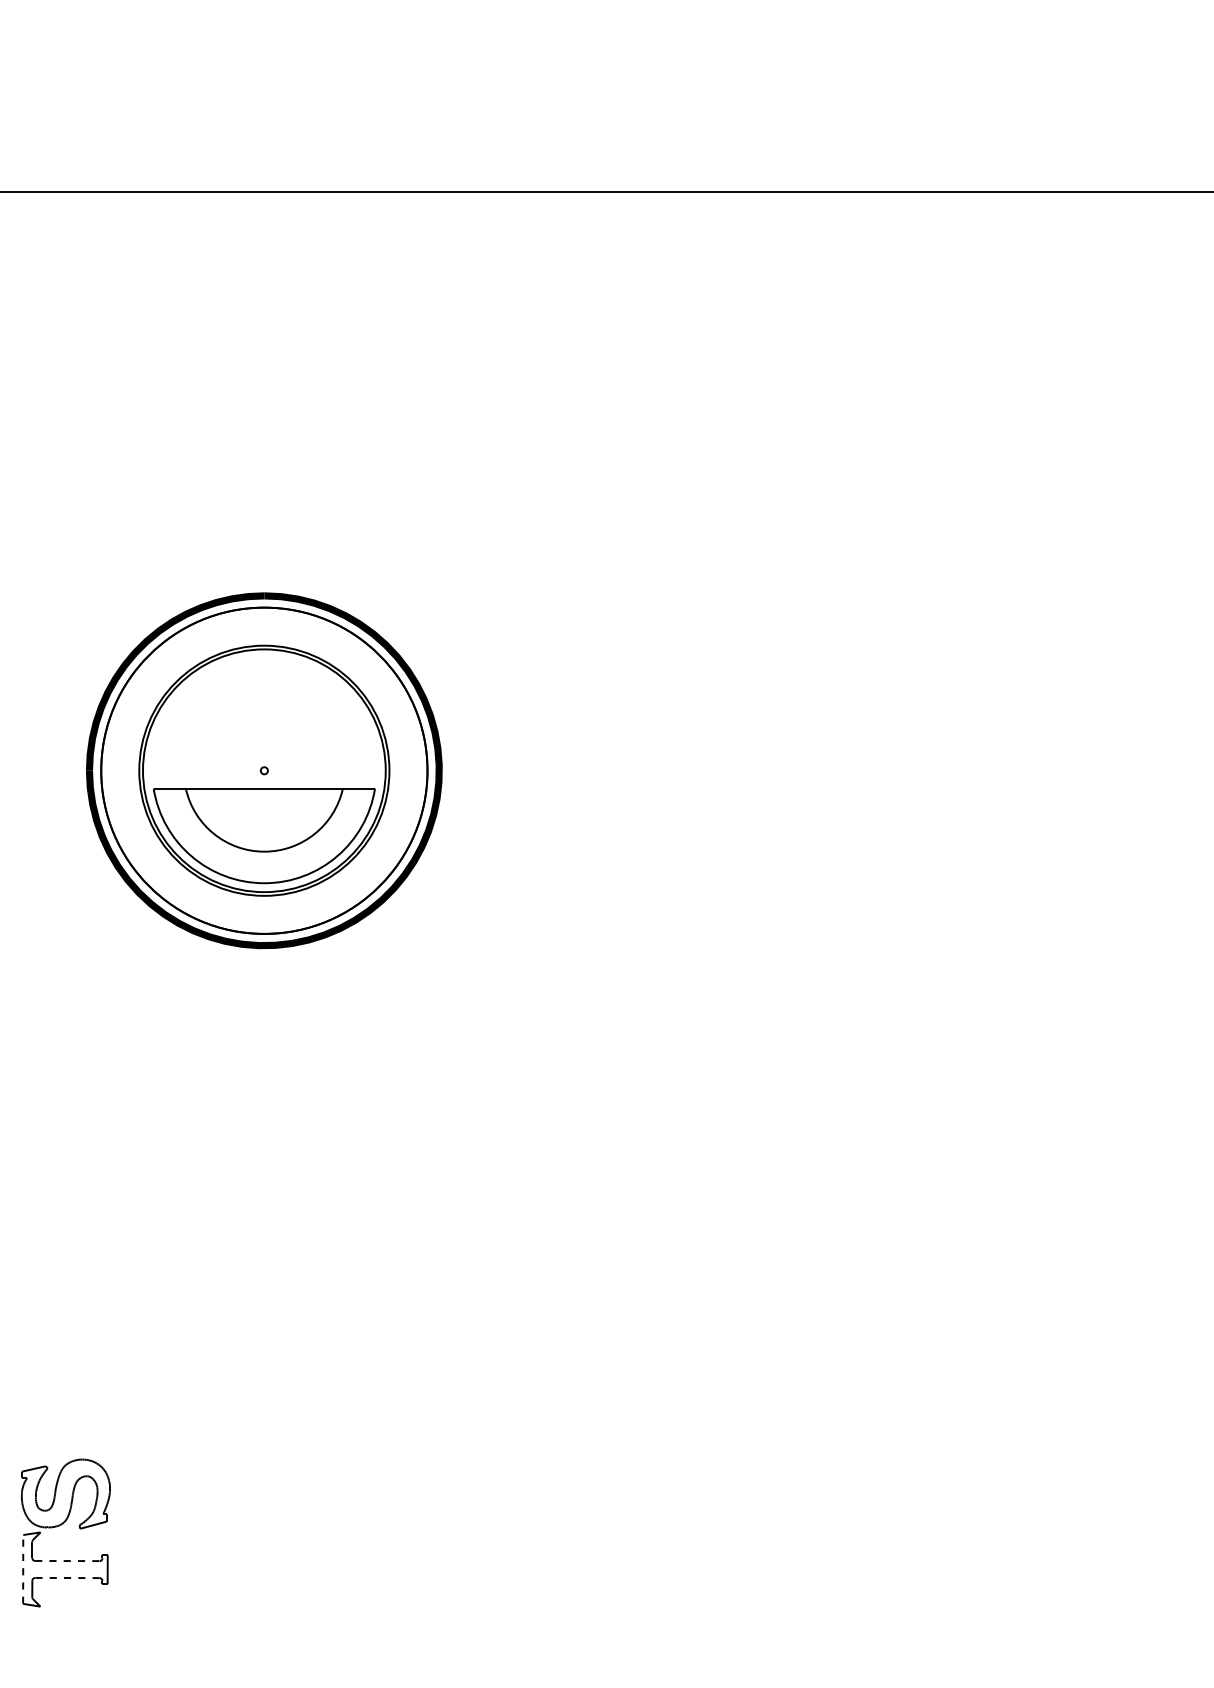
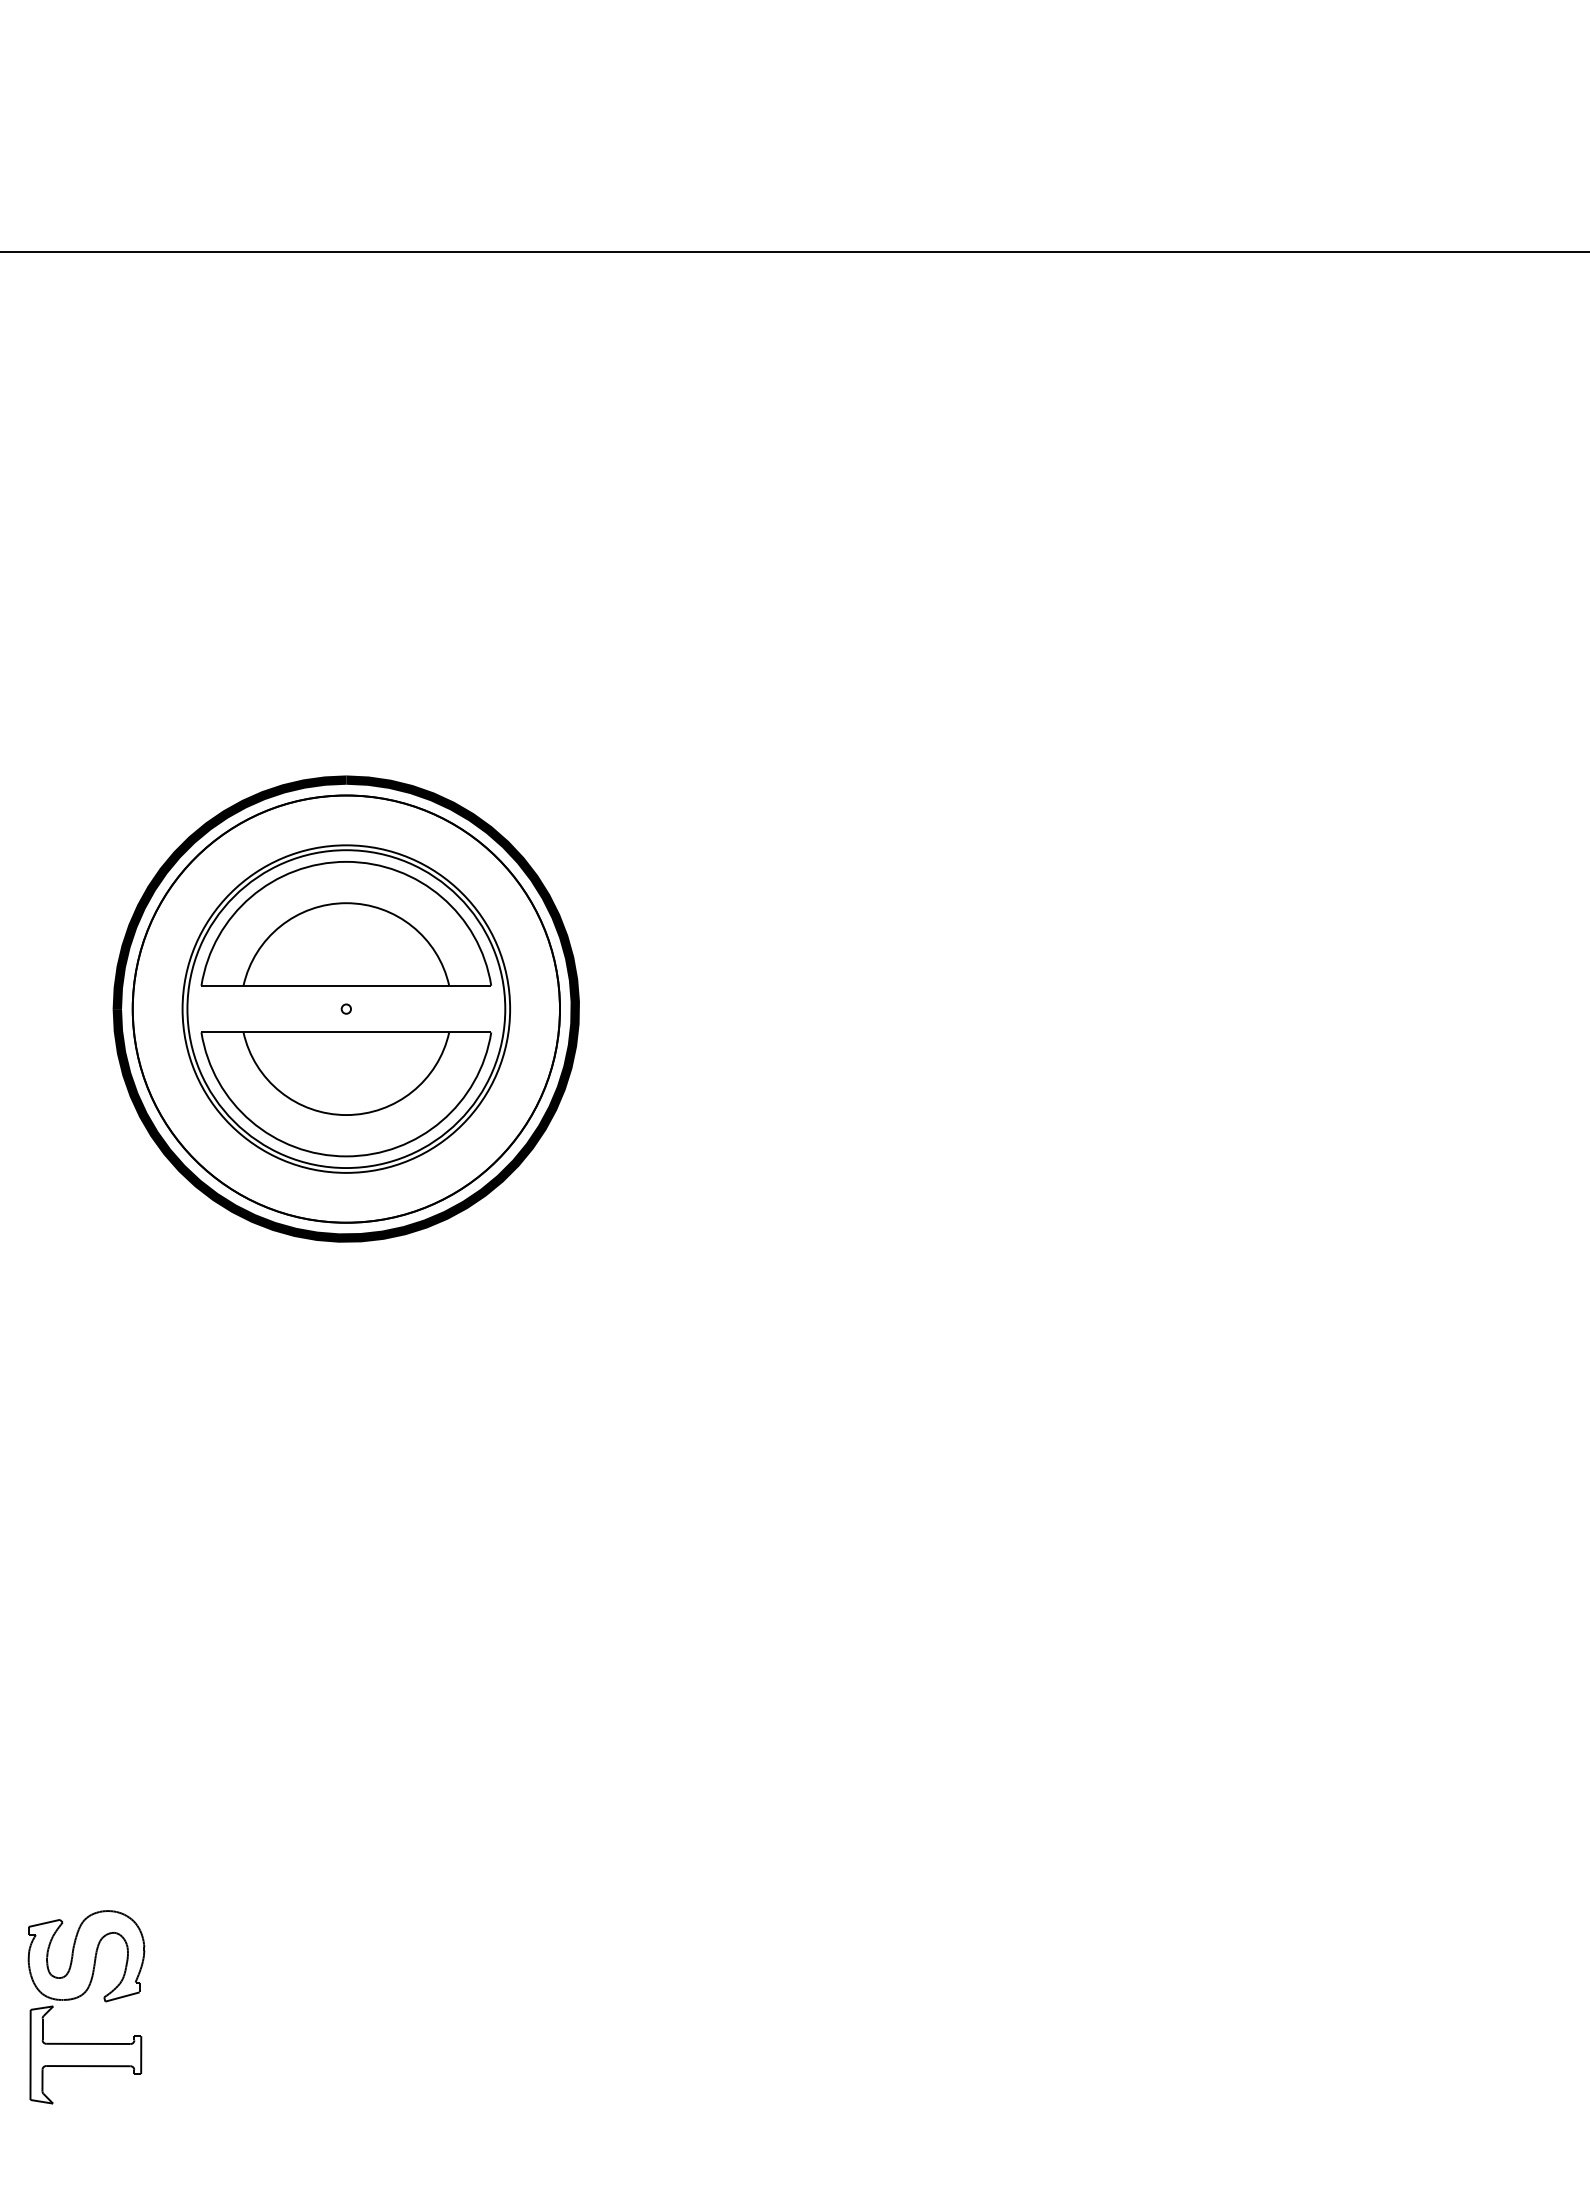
part: (263, 705) -> (345, 923), added
line: (67, 1560) -> (88, 2043), dashed -> solid
line: (23, 1569) -> (30, 2054), dashed -> solid
line: (66, 1578) -> (87, 2066), dashed -> solid

